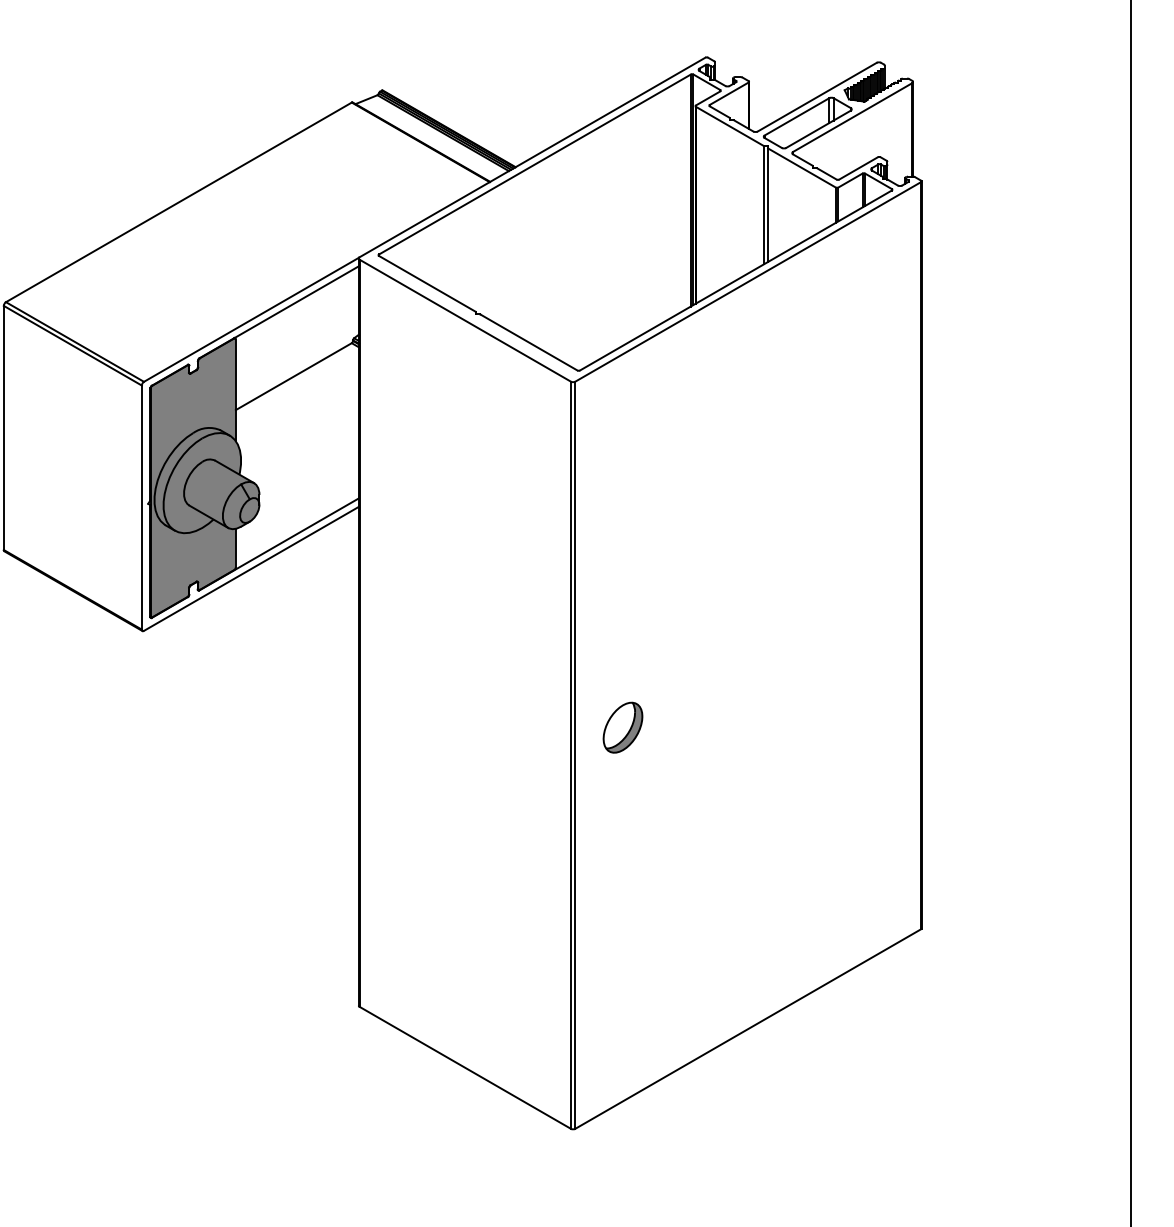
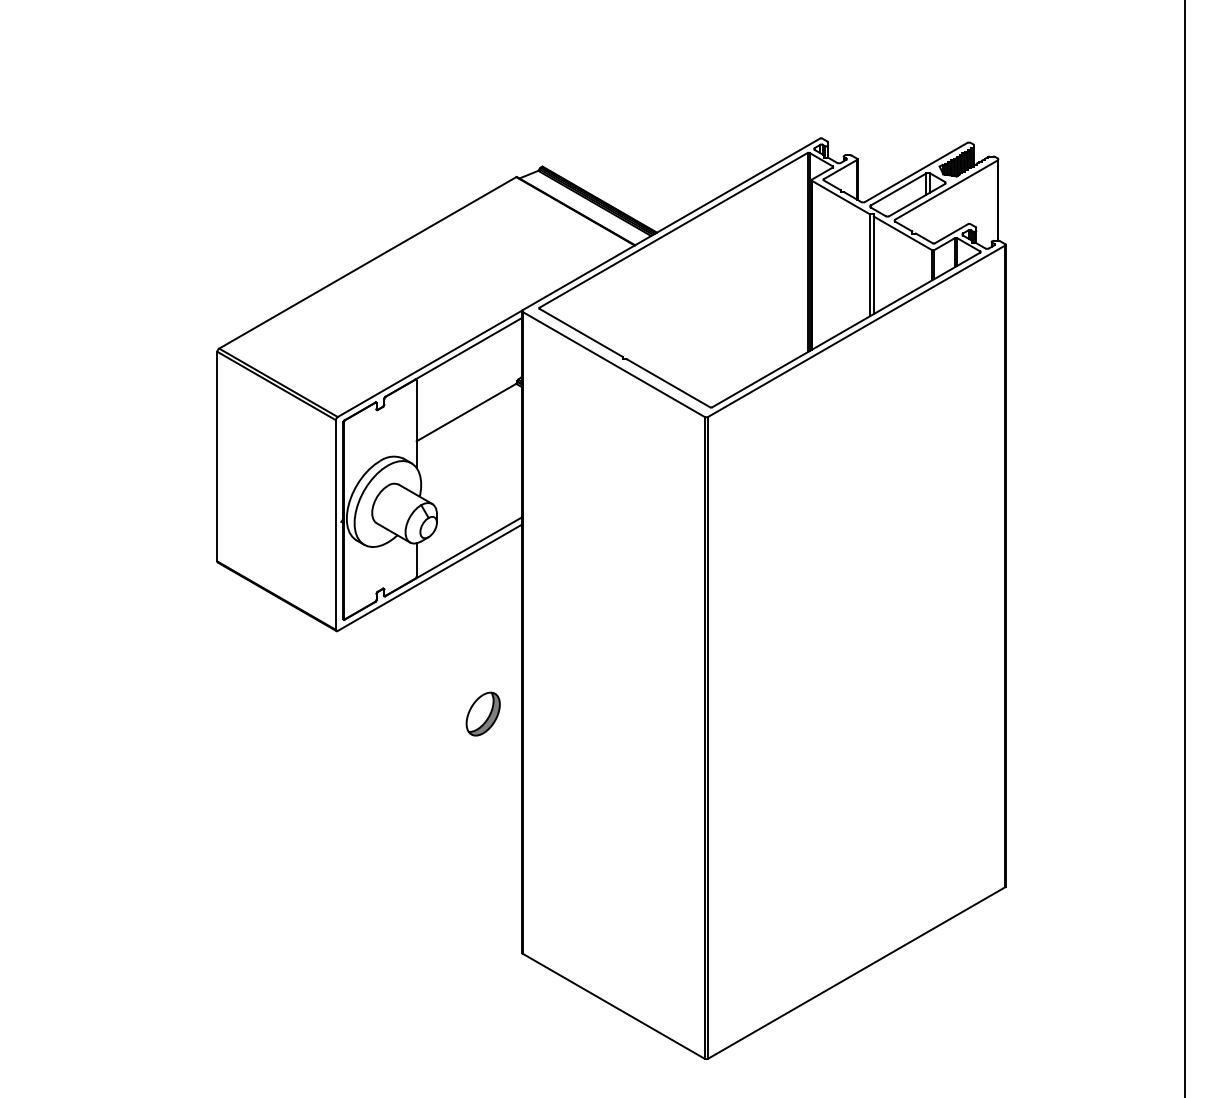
fill: (204, 477) -> (389, 499), removed
part: (622, 726) -> (482, 713), moved

